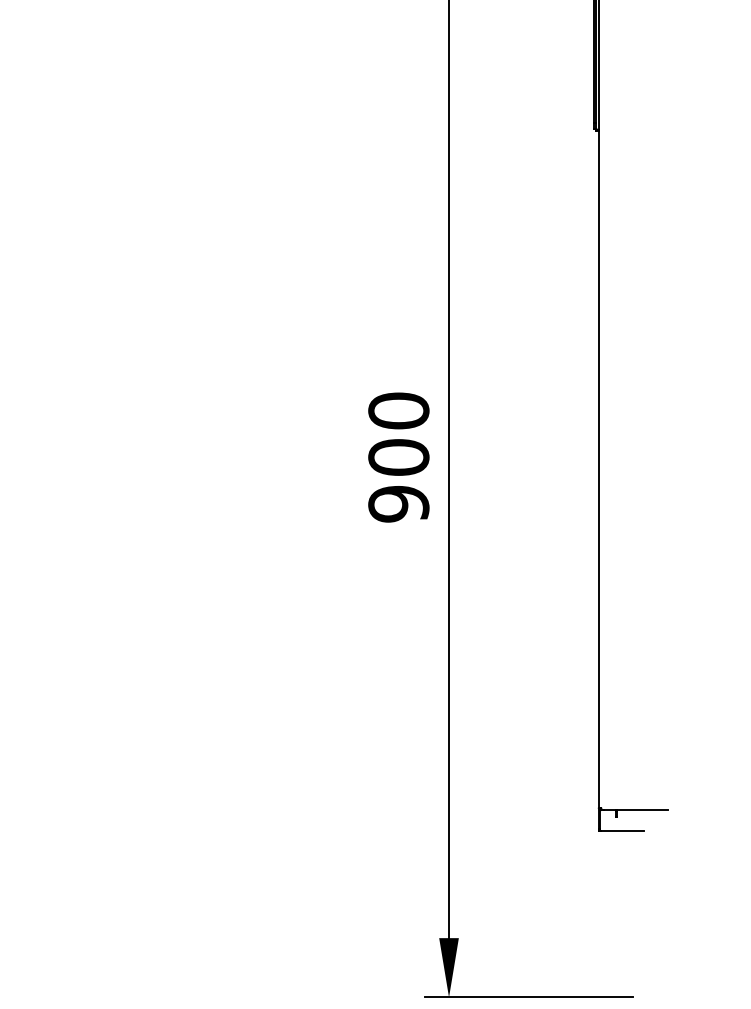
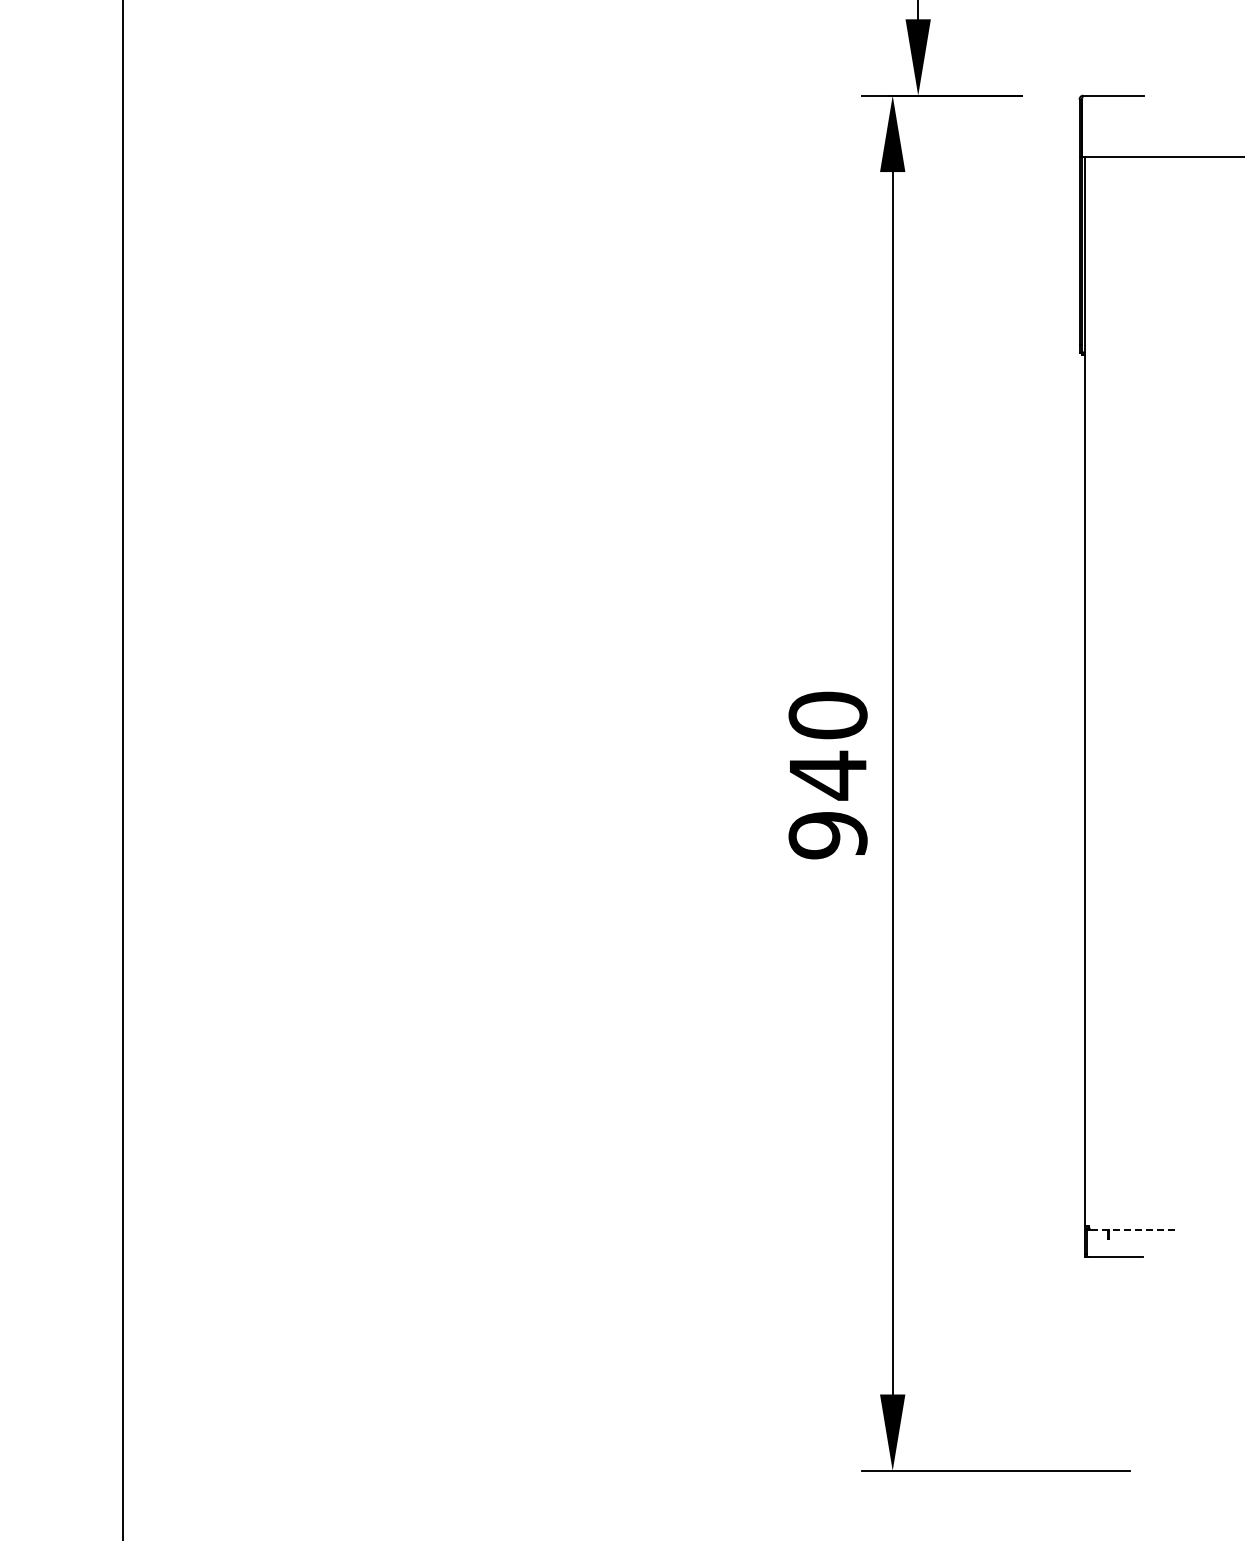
text: (398, 457) -> (827, 775), 900 -> 940
line: (635, 810) -> (1133, 1229), solid -> dashed

